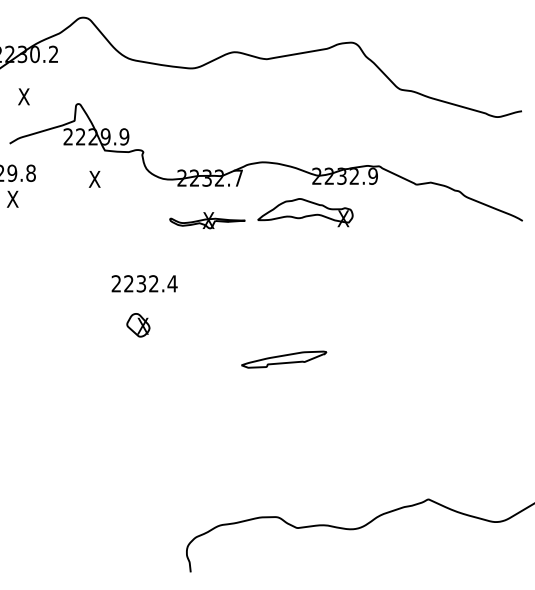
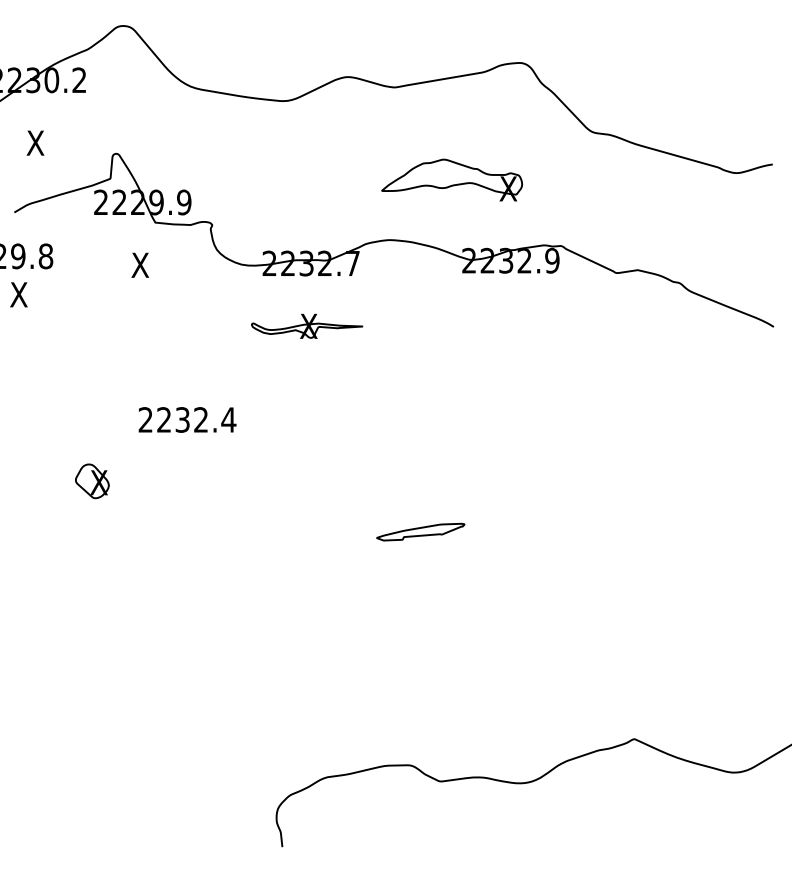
part: (305, 212) -> (452, 179), moved
text: (144, 283) -> (187, 419), moved
part: (138, 325) -> (92, 481), moved
part: (284, 359) -> (421, 531), size x0.7

